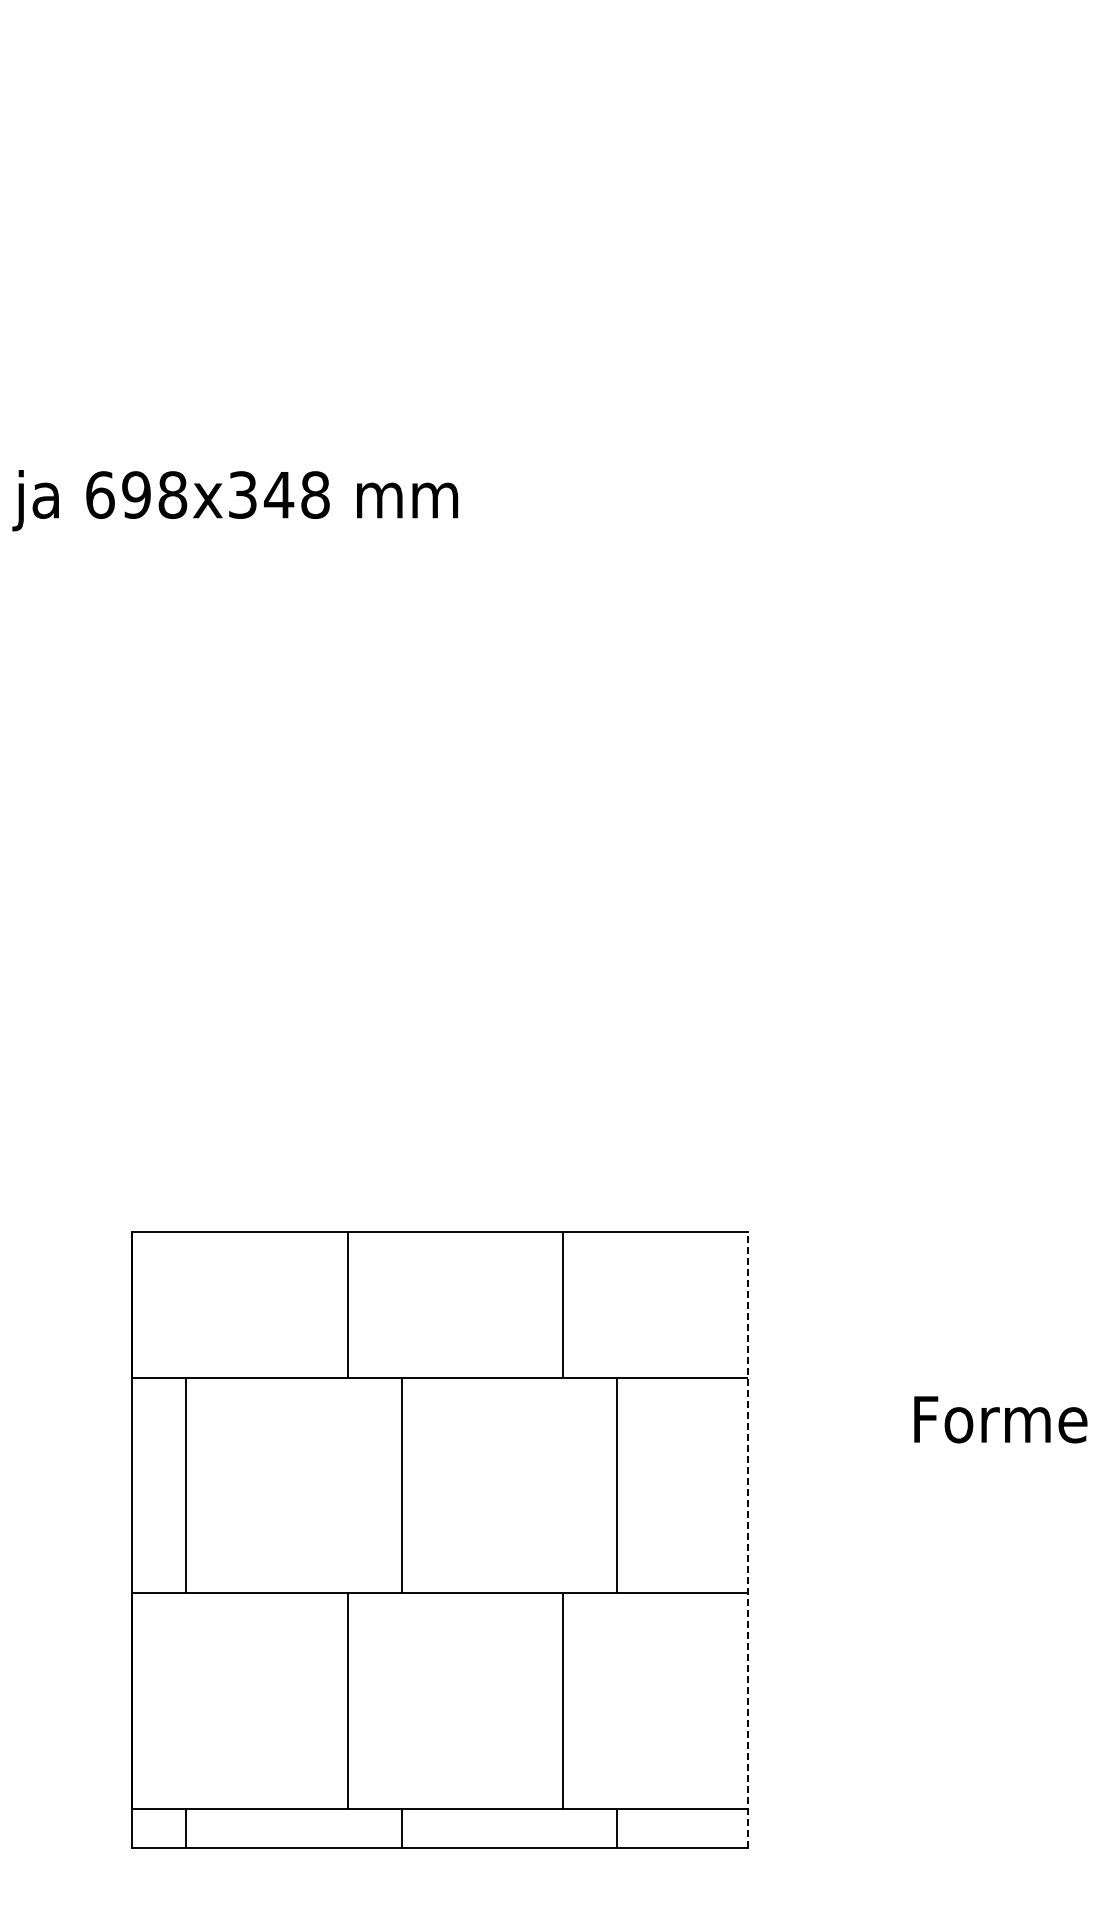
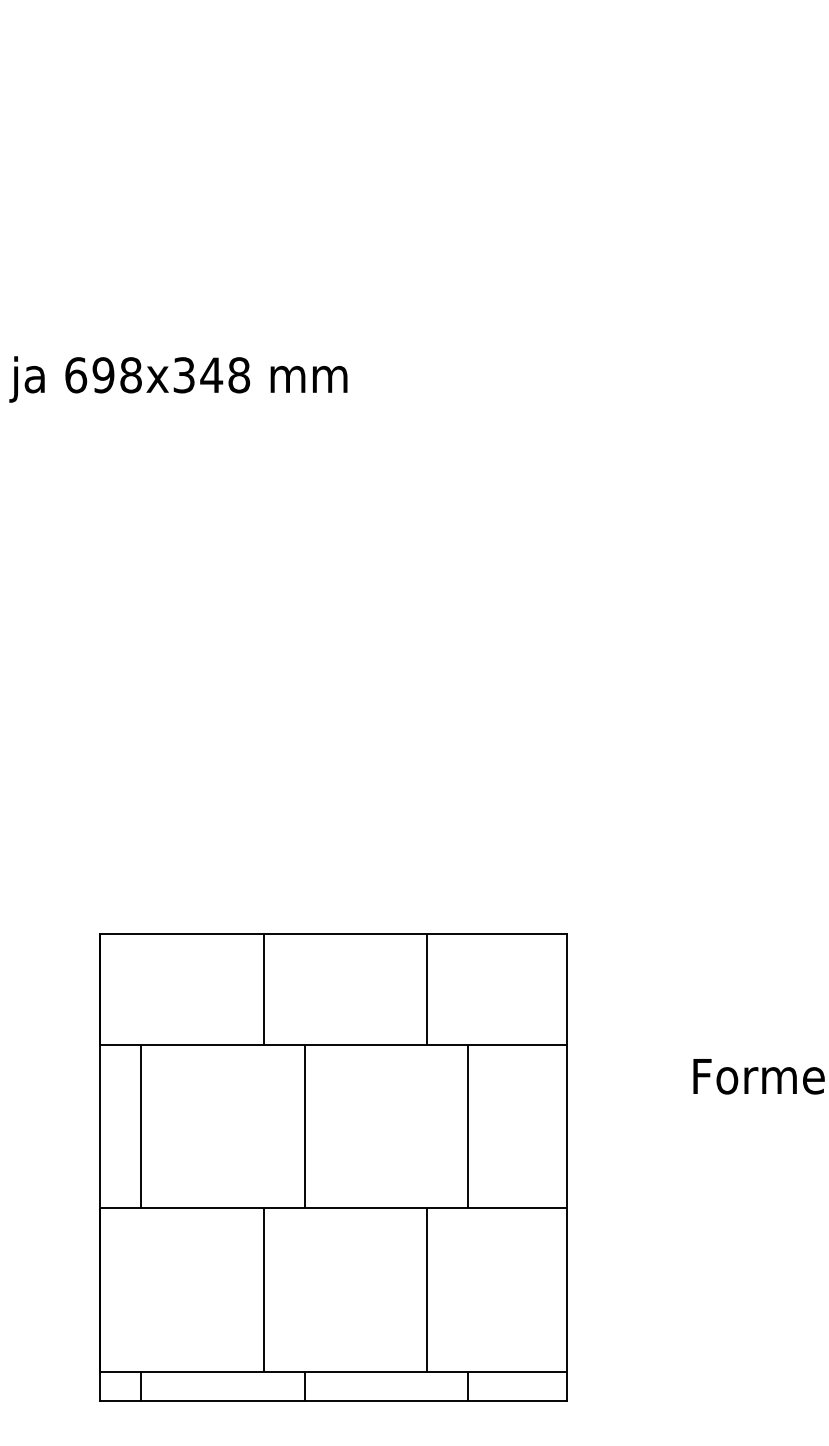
line: (748, 1539) -> (567, 1167), dashed -> solid

